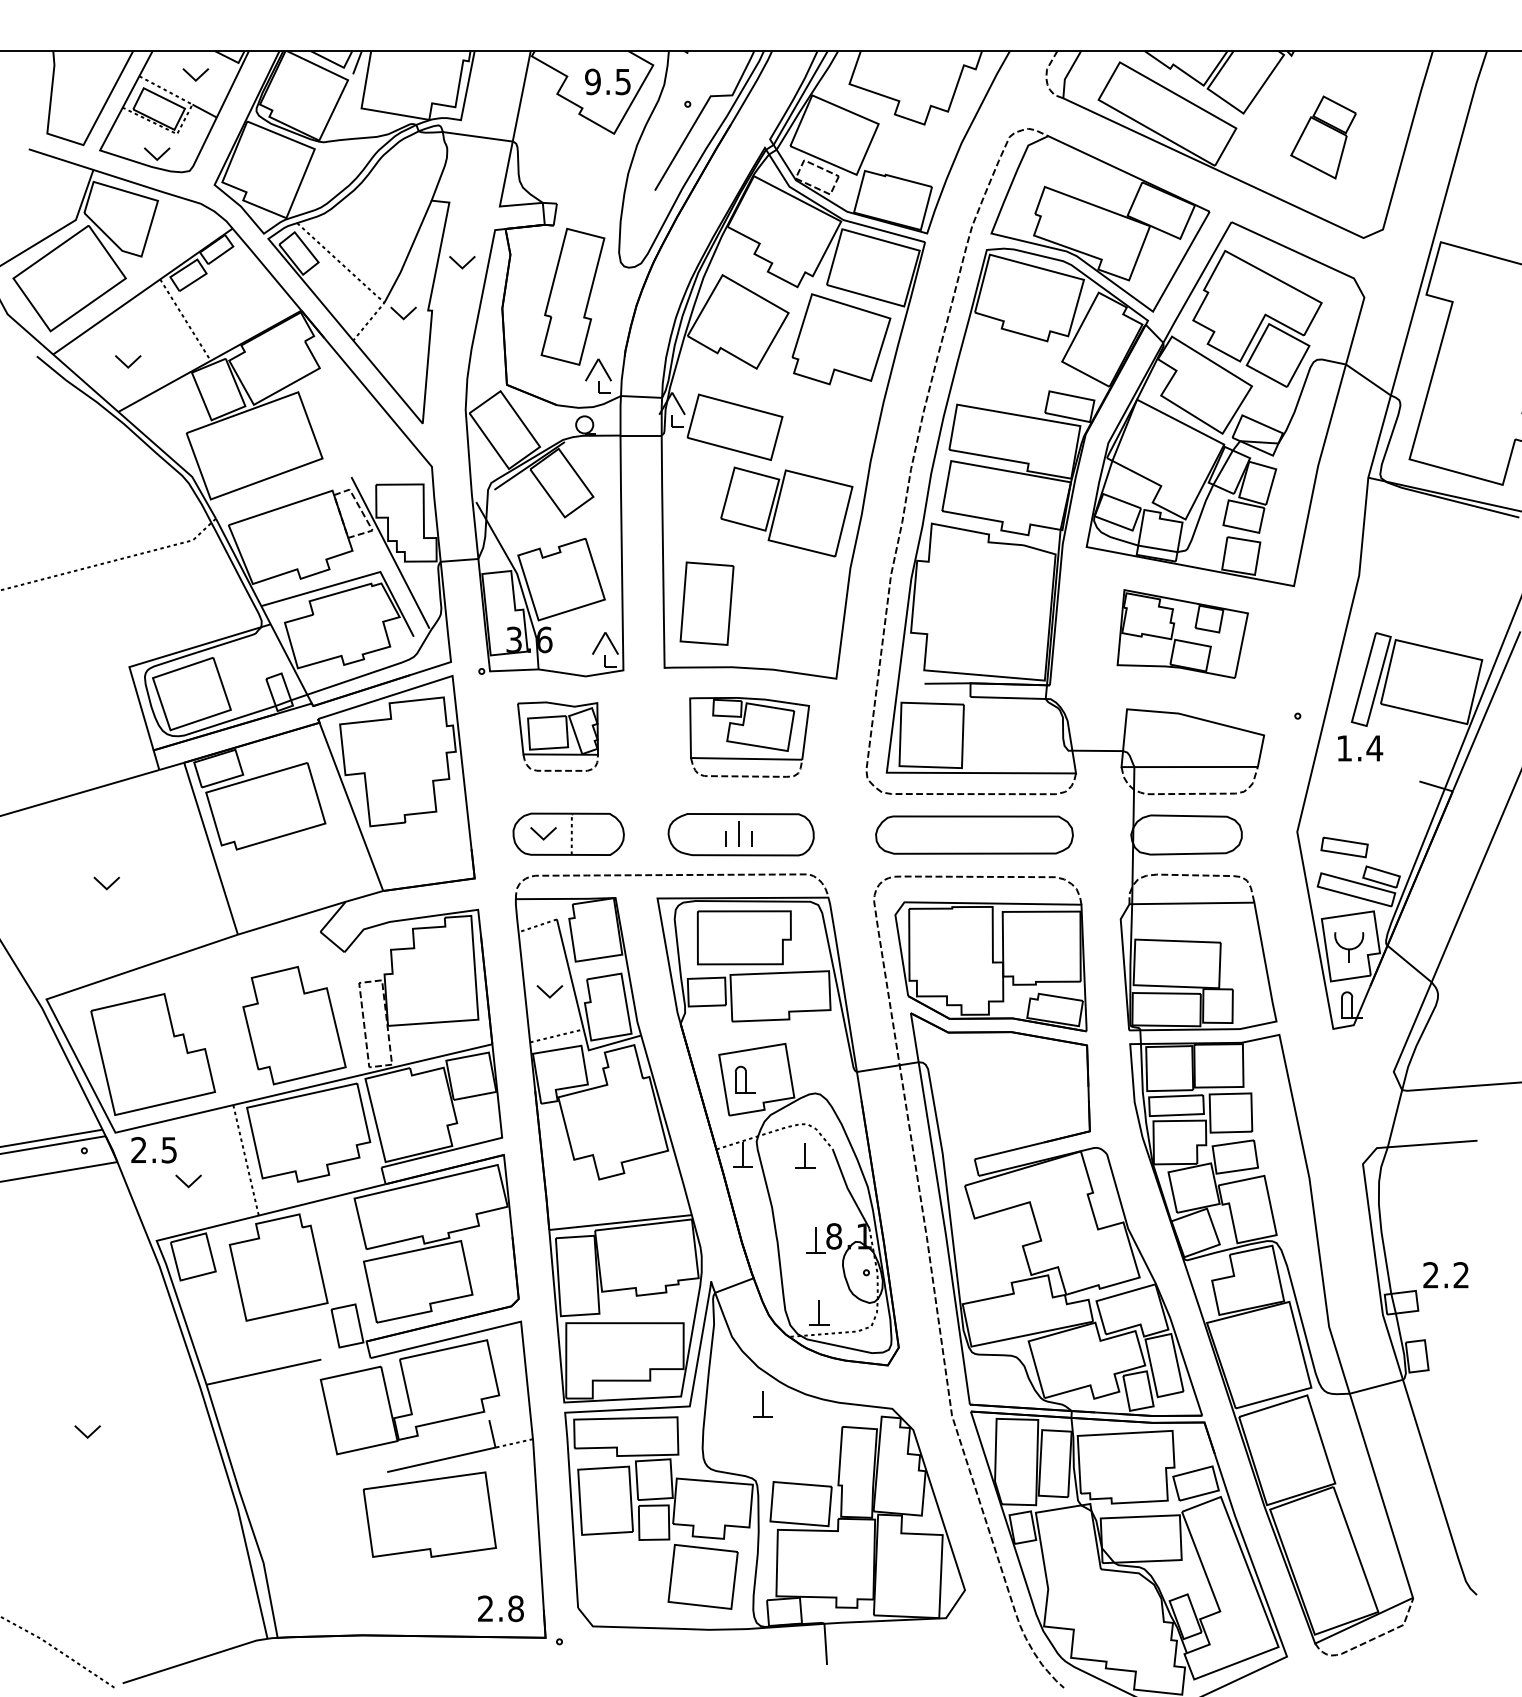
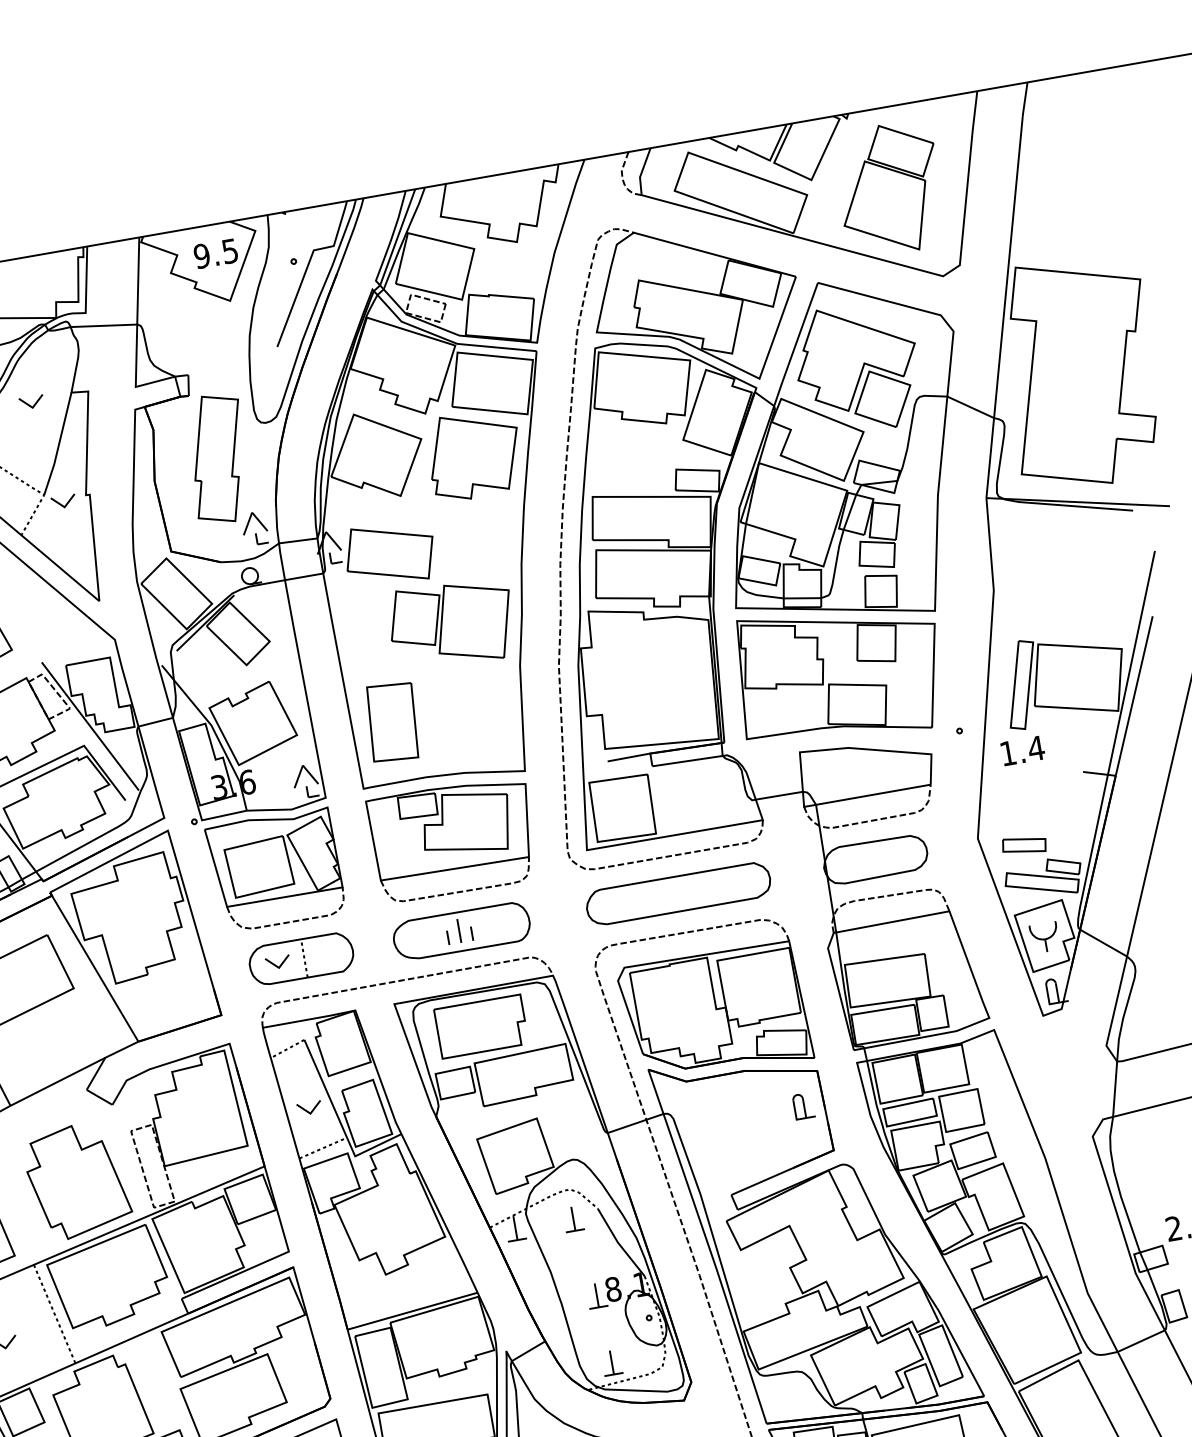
part: (1323, 137) -> (889, 189), size x1.67
part: (462, 262) -> (31, 402), moved
part: (1182, 633) -> (839, 672), size x1.67
part: (557, 736) -> (275, 869), size x1.67
part: (749, 737) -> (453, 839), size x1.43
part: (744, 1079) -> (802, 1106), moved

